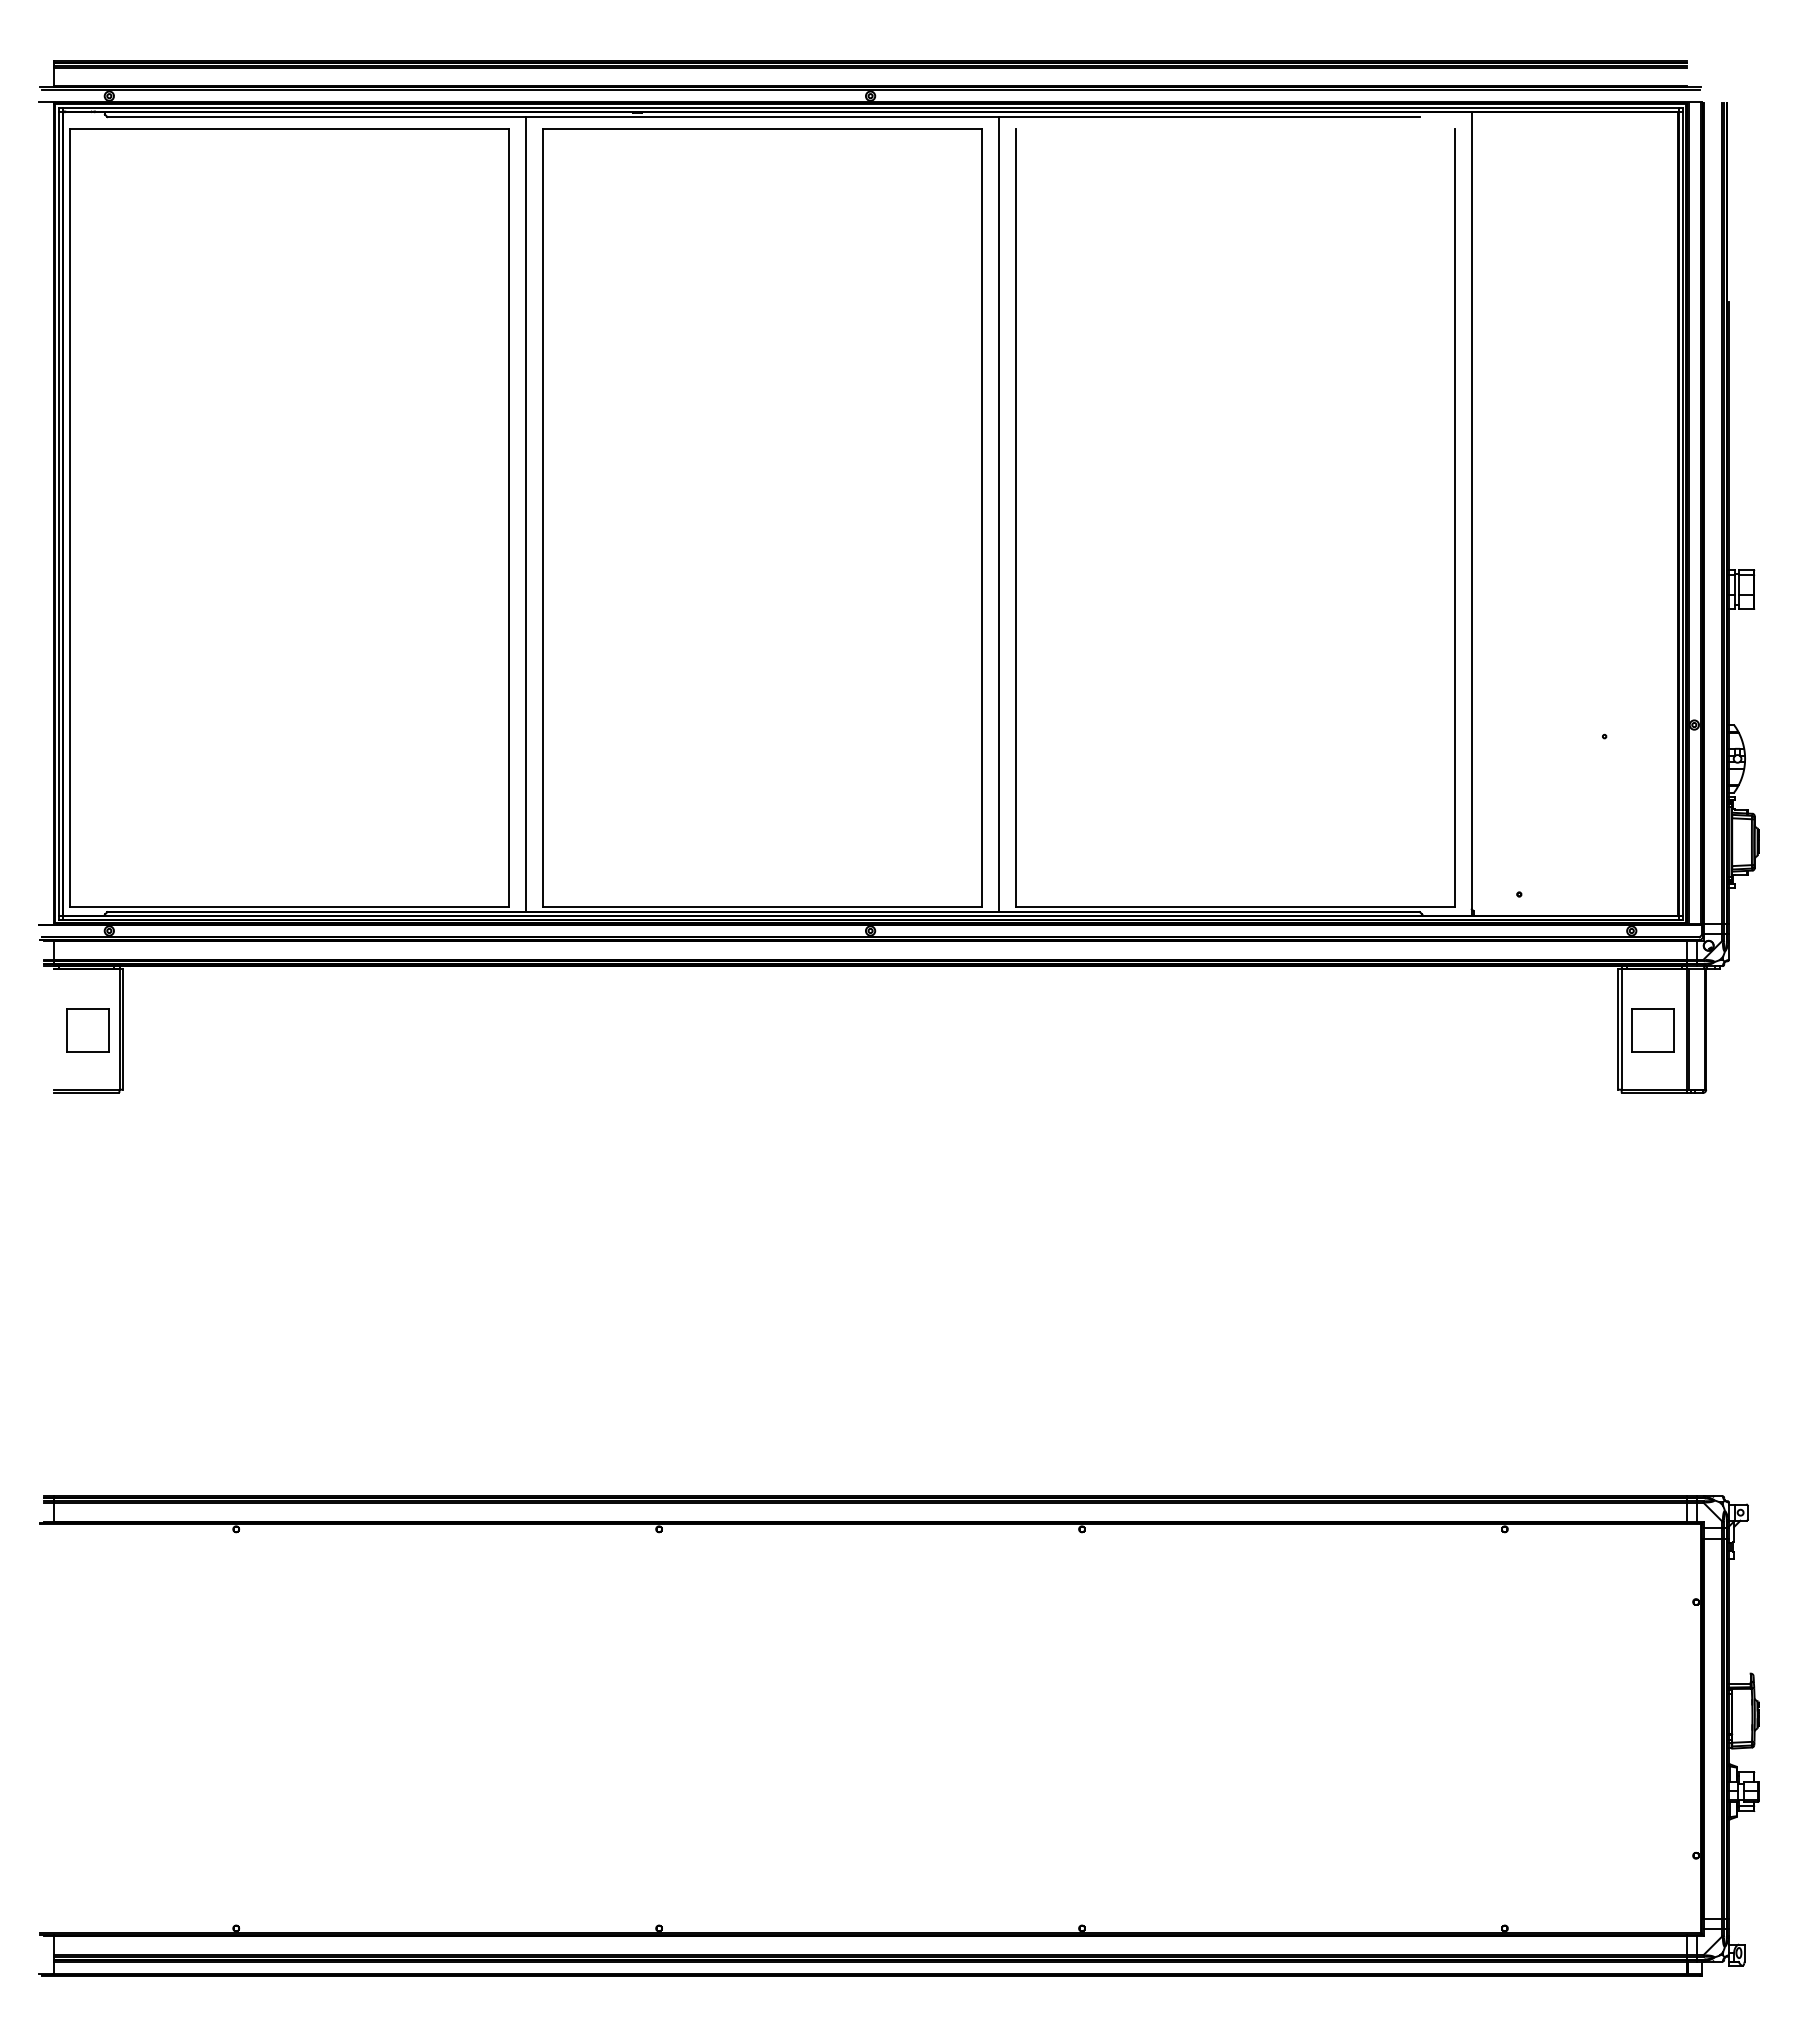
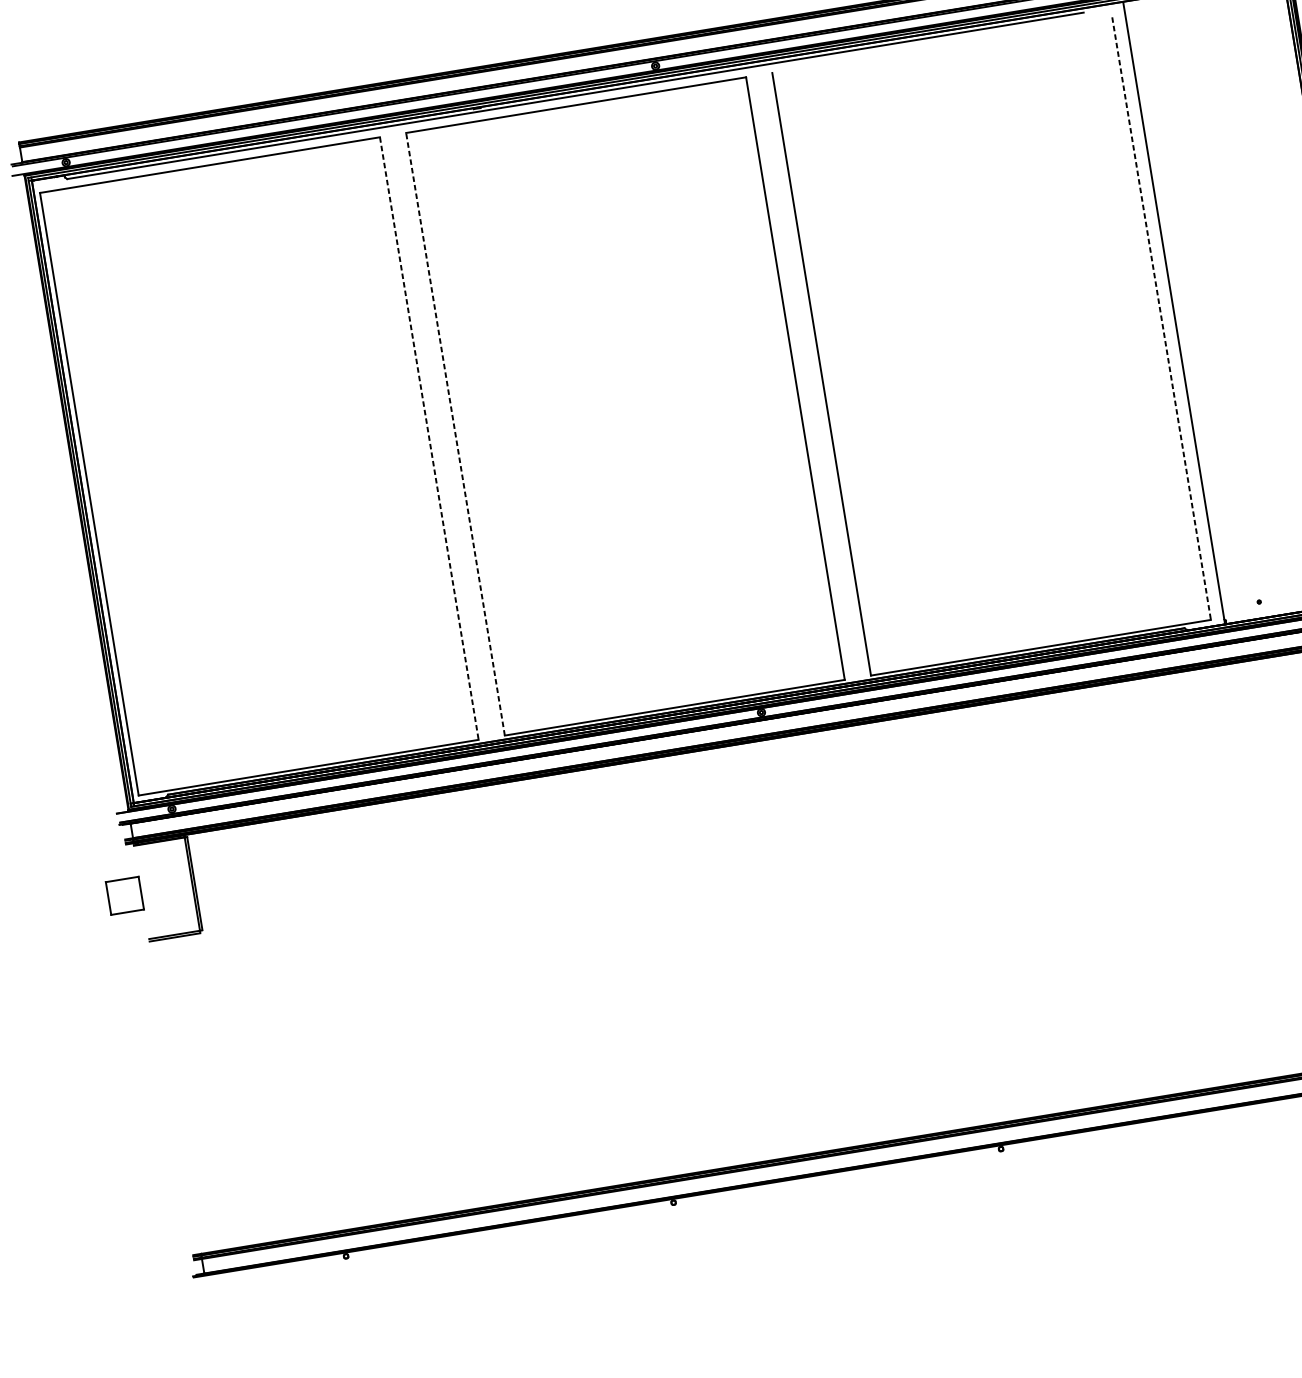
line: (526, 514) -> (442, 433), removed
line: (999, 514) -> (808, 373), removed
line: (543, 517) -> (455, 433), solid -> dashed
line: (509, 518) -> (429, 438), solid -> dashed
line: (1454, 518) -> (1161, 319), solid -> dashed
part: (87, 1030) -> (124, 896), moved

